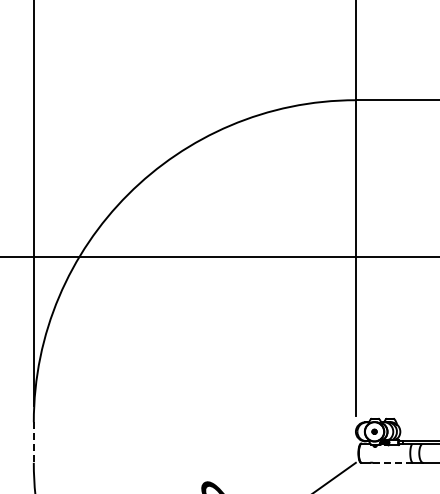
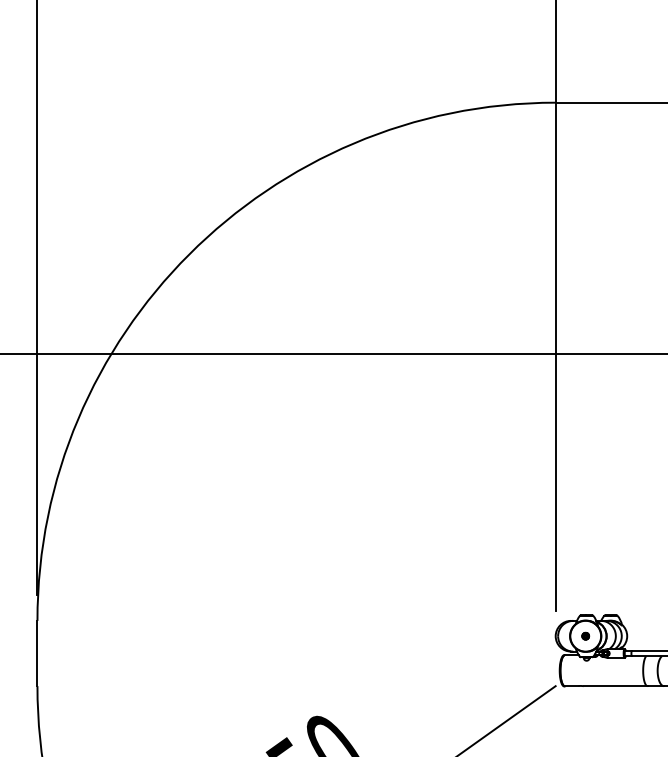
line: (33, 443) -> (36, 655), dashed -> solid
line: (393, 462) -> (616, 685), dashed -> solid

